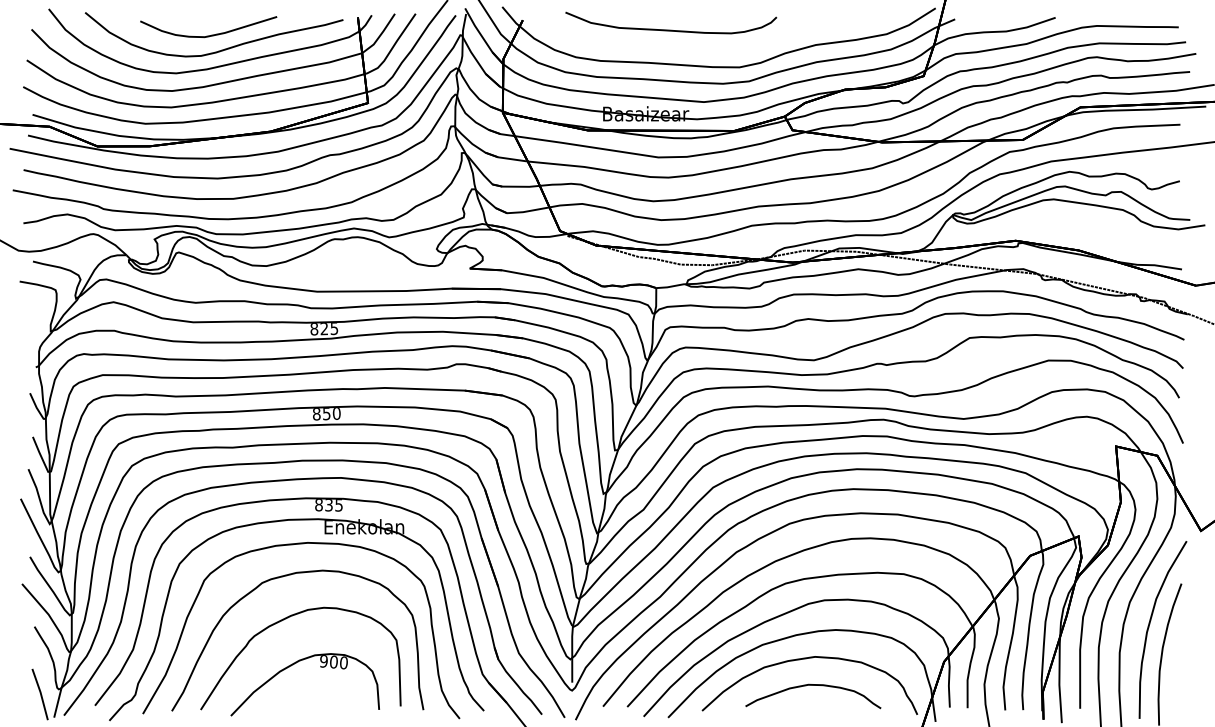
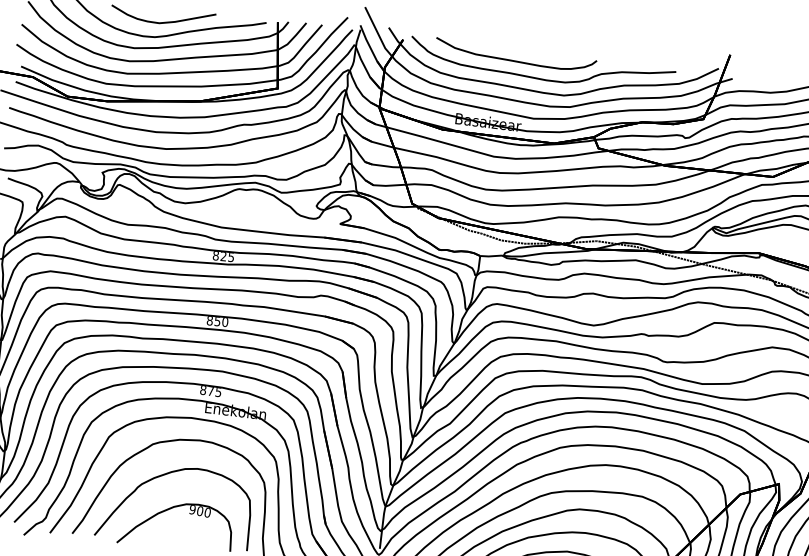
curve: (705, 48) -> (539, 78), added
text: (328, 505) -> (210, 391), 835 -> 875

